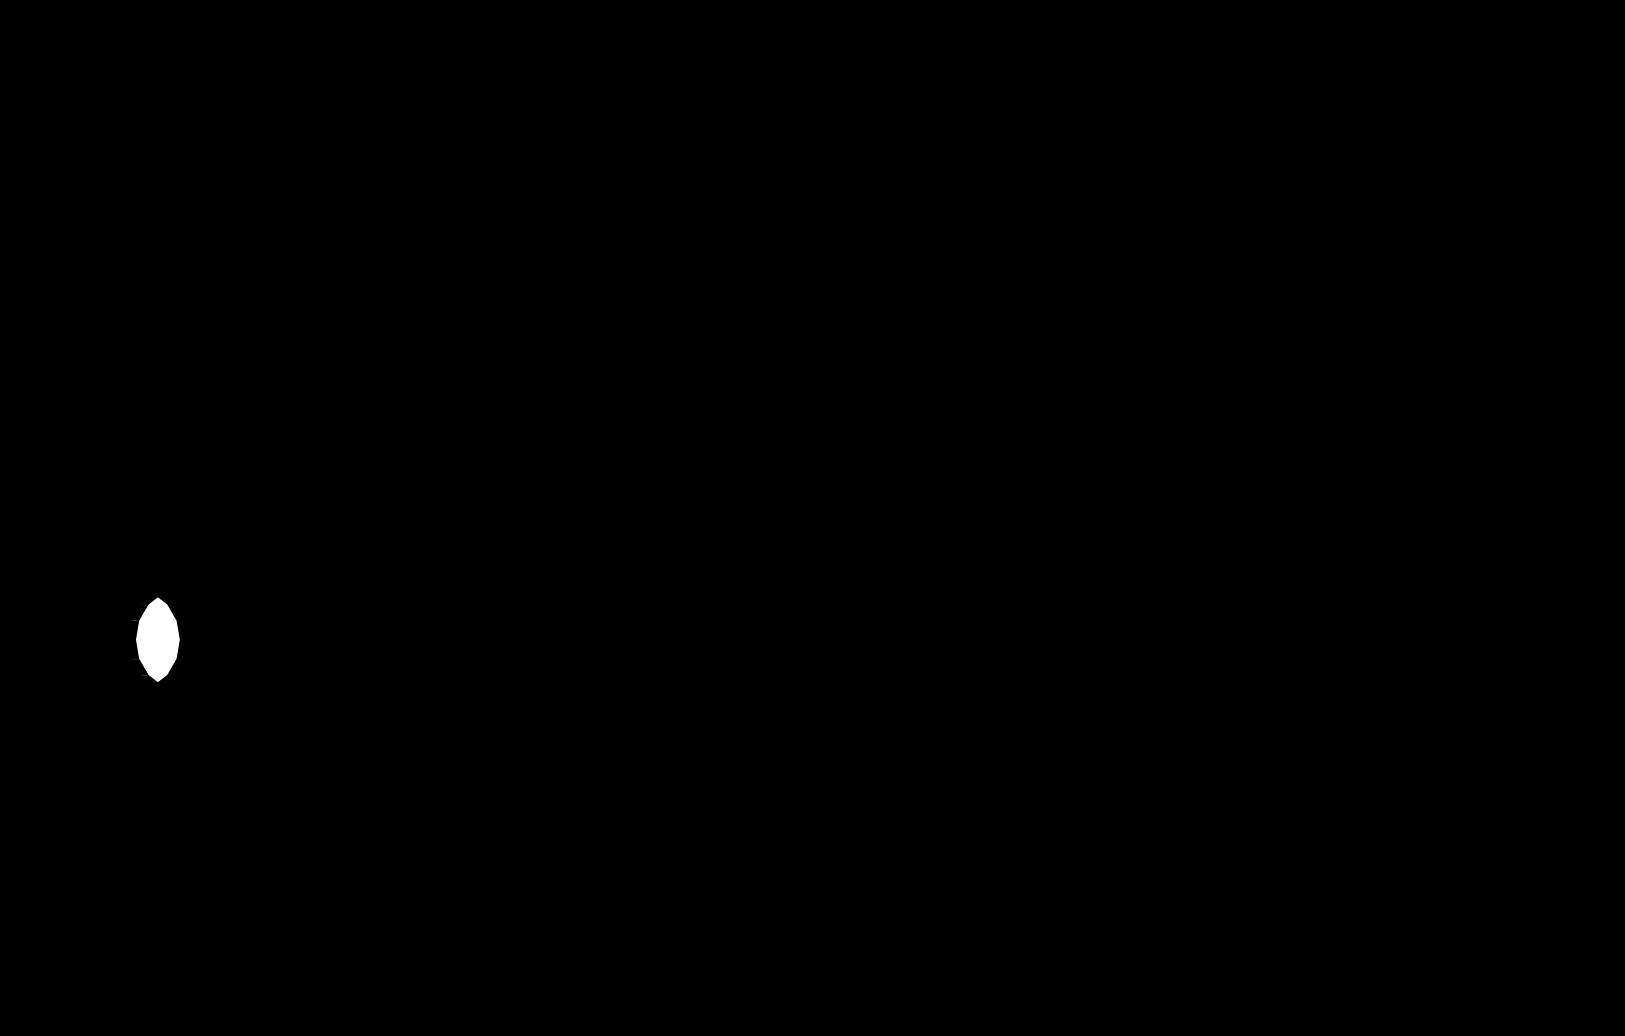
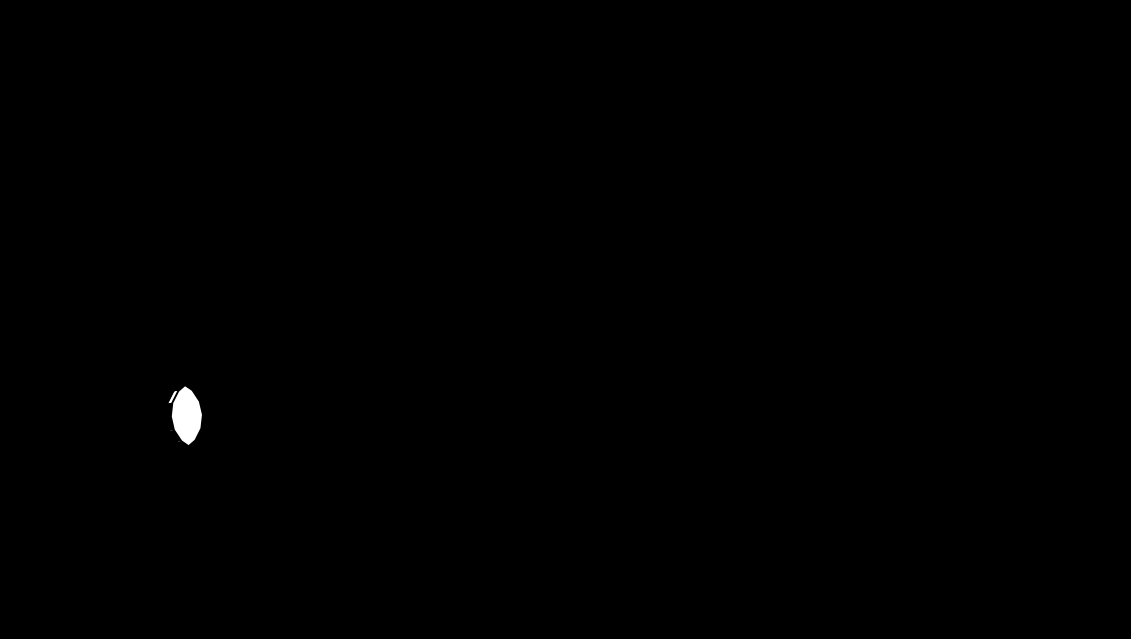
fill: (138, 611) -> (172, 396), removed

